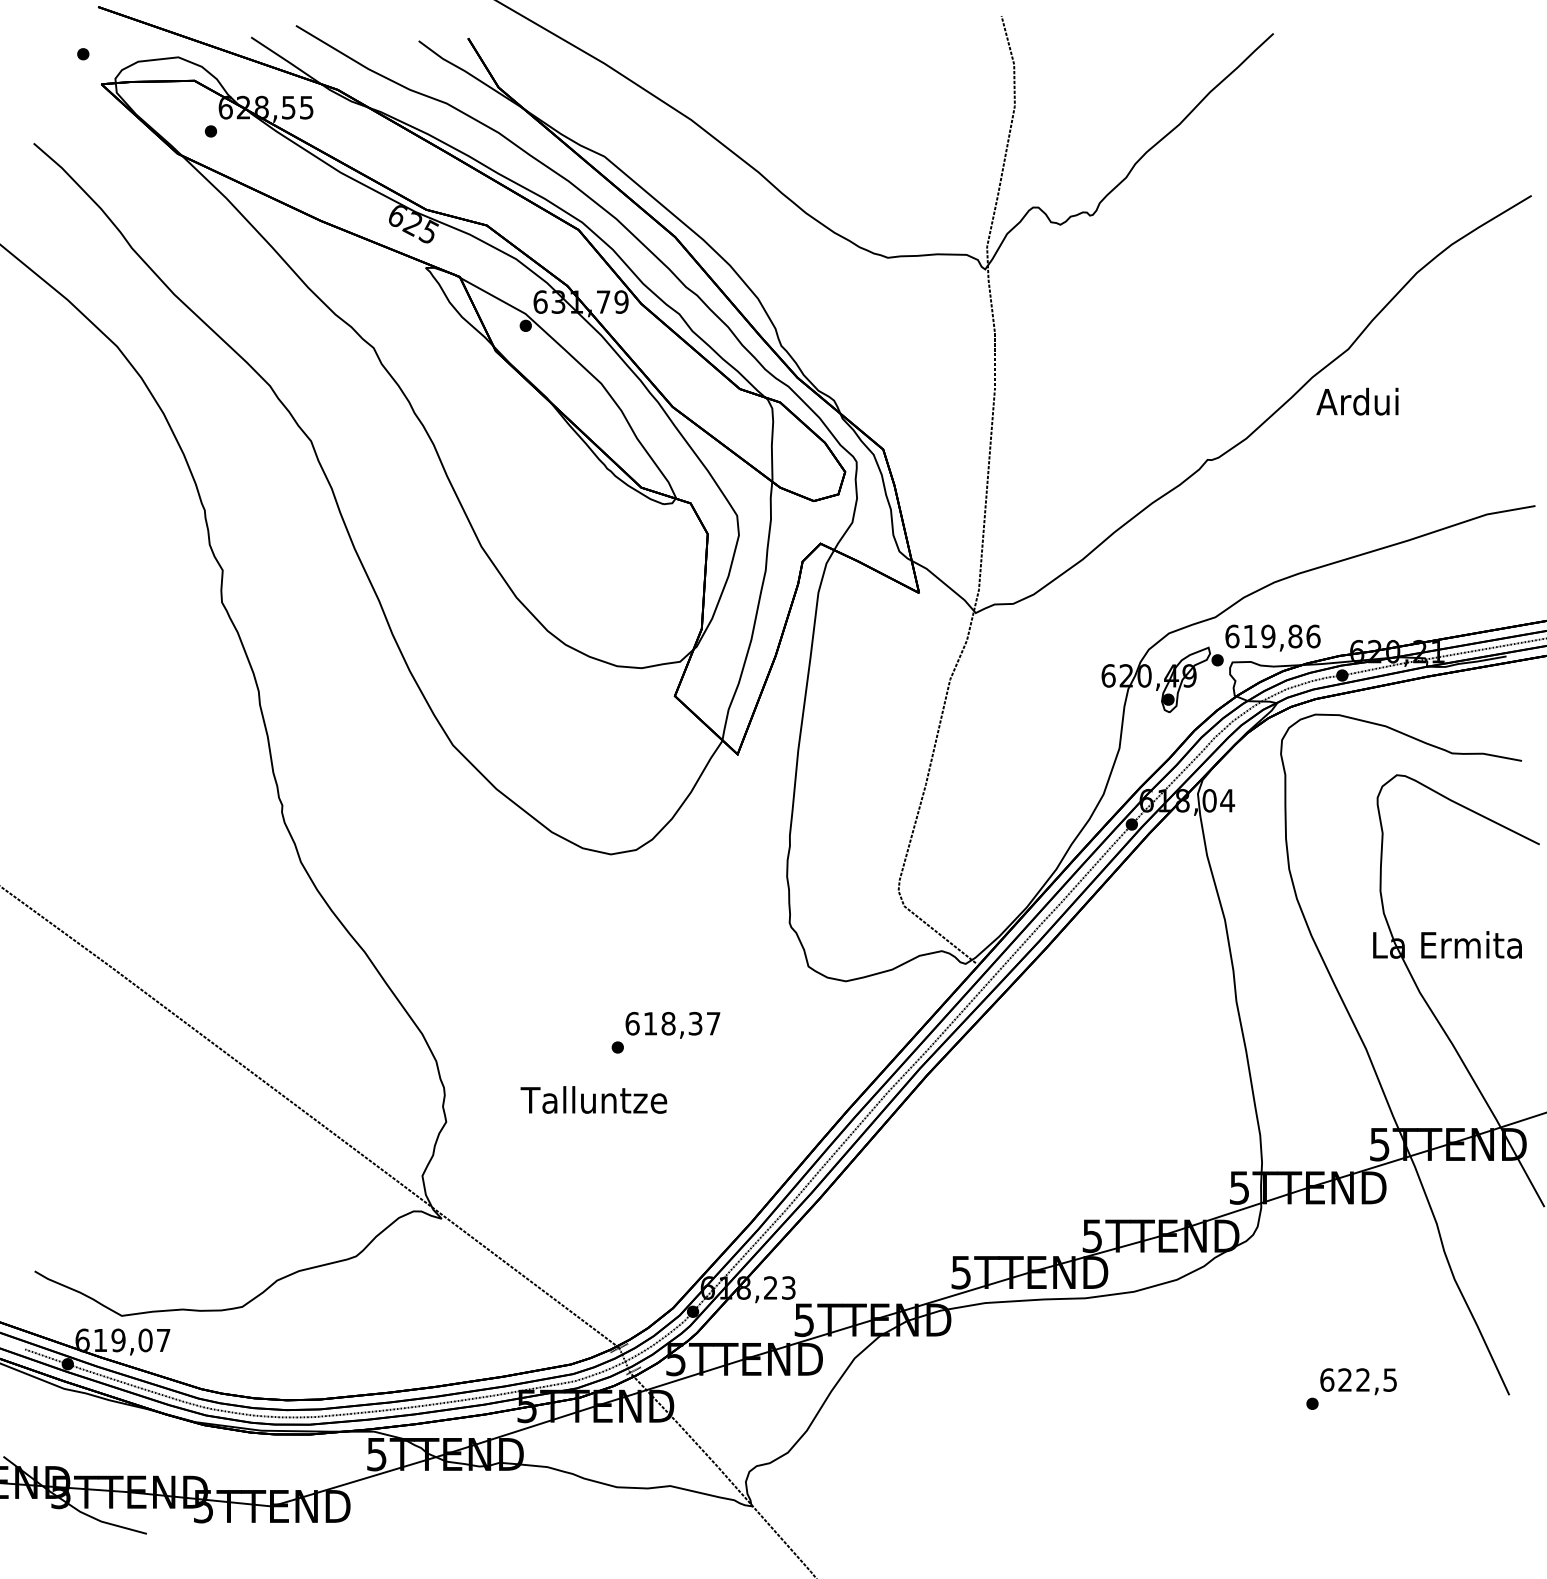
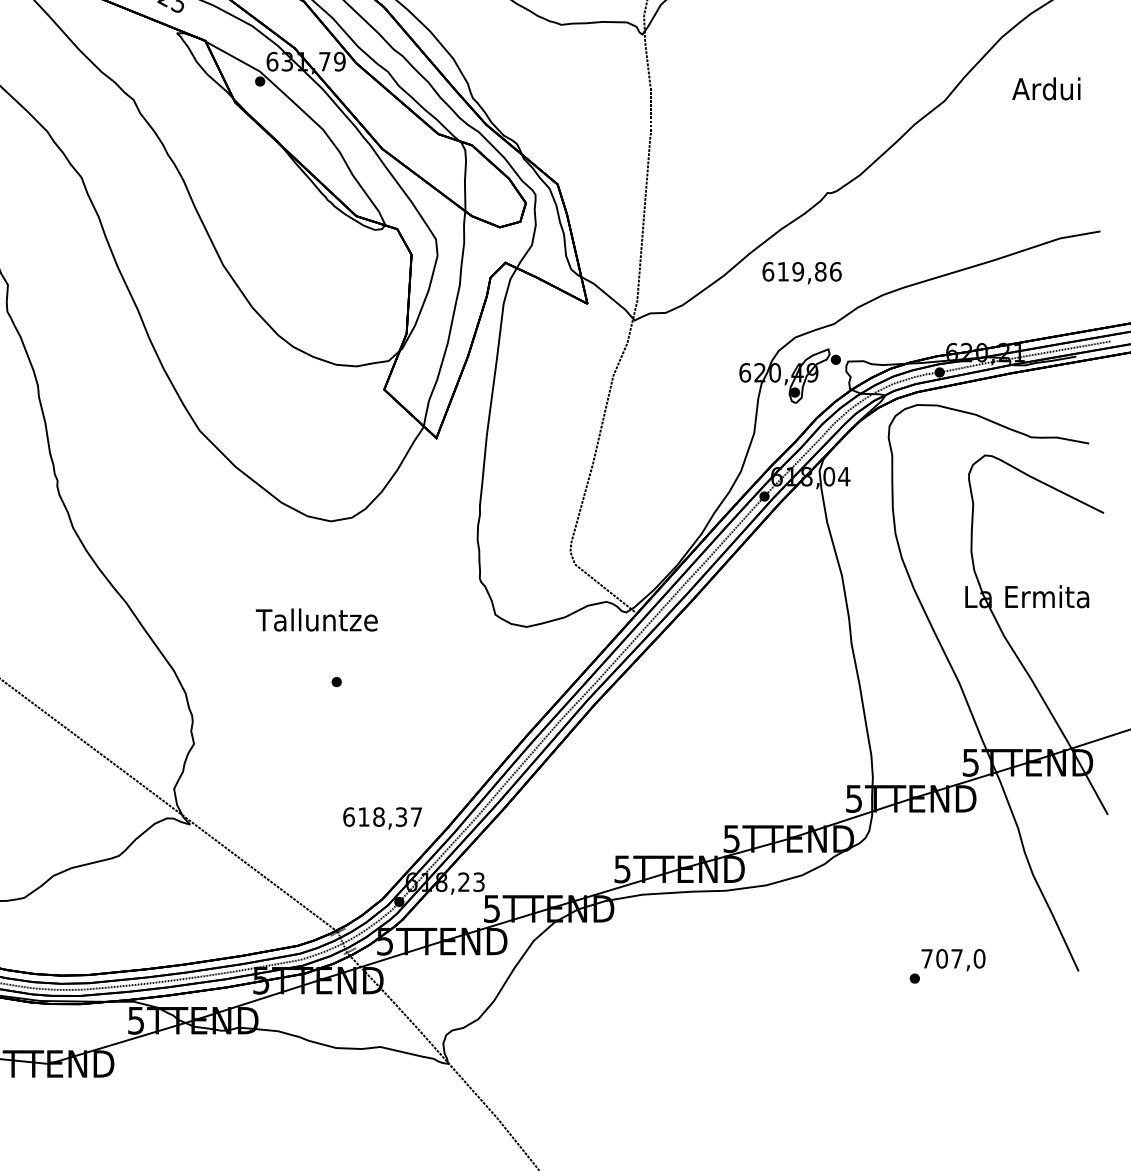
text: (1357, 401) -> (1046, 88), moved
text: (1272, 637) -> (801, 272), moved
text: (672, 1025) -> (382, 818), moved
text: (593, 1099) -> (316, 619), moved
text: (1358, 1379) -> (953, 958), 622,5 -> 707,0

